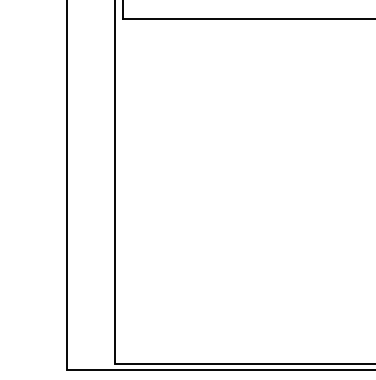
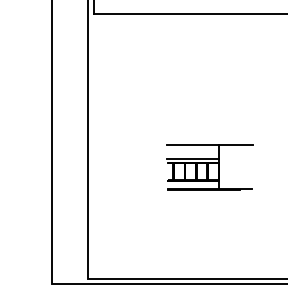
part: (273, 218) -> (209, 167), added

